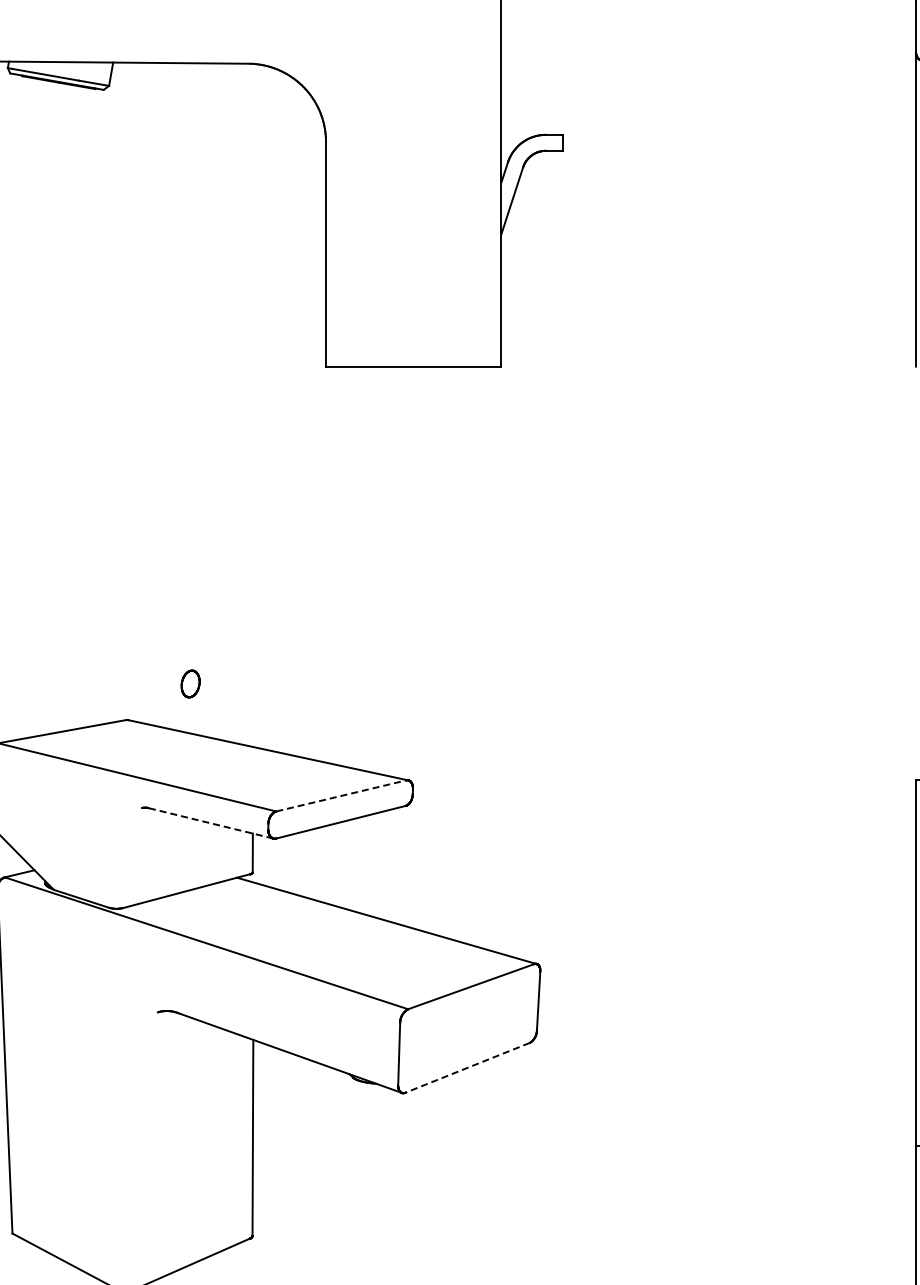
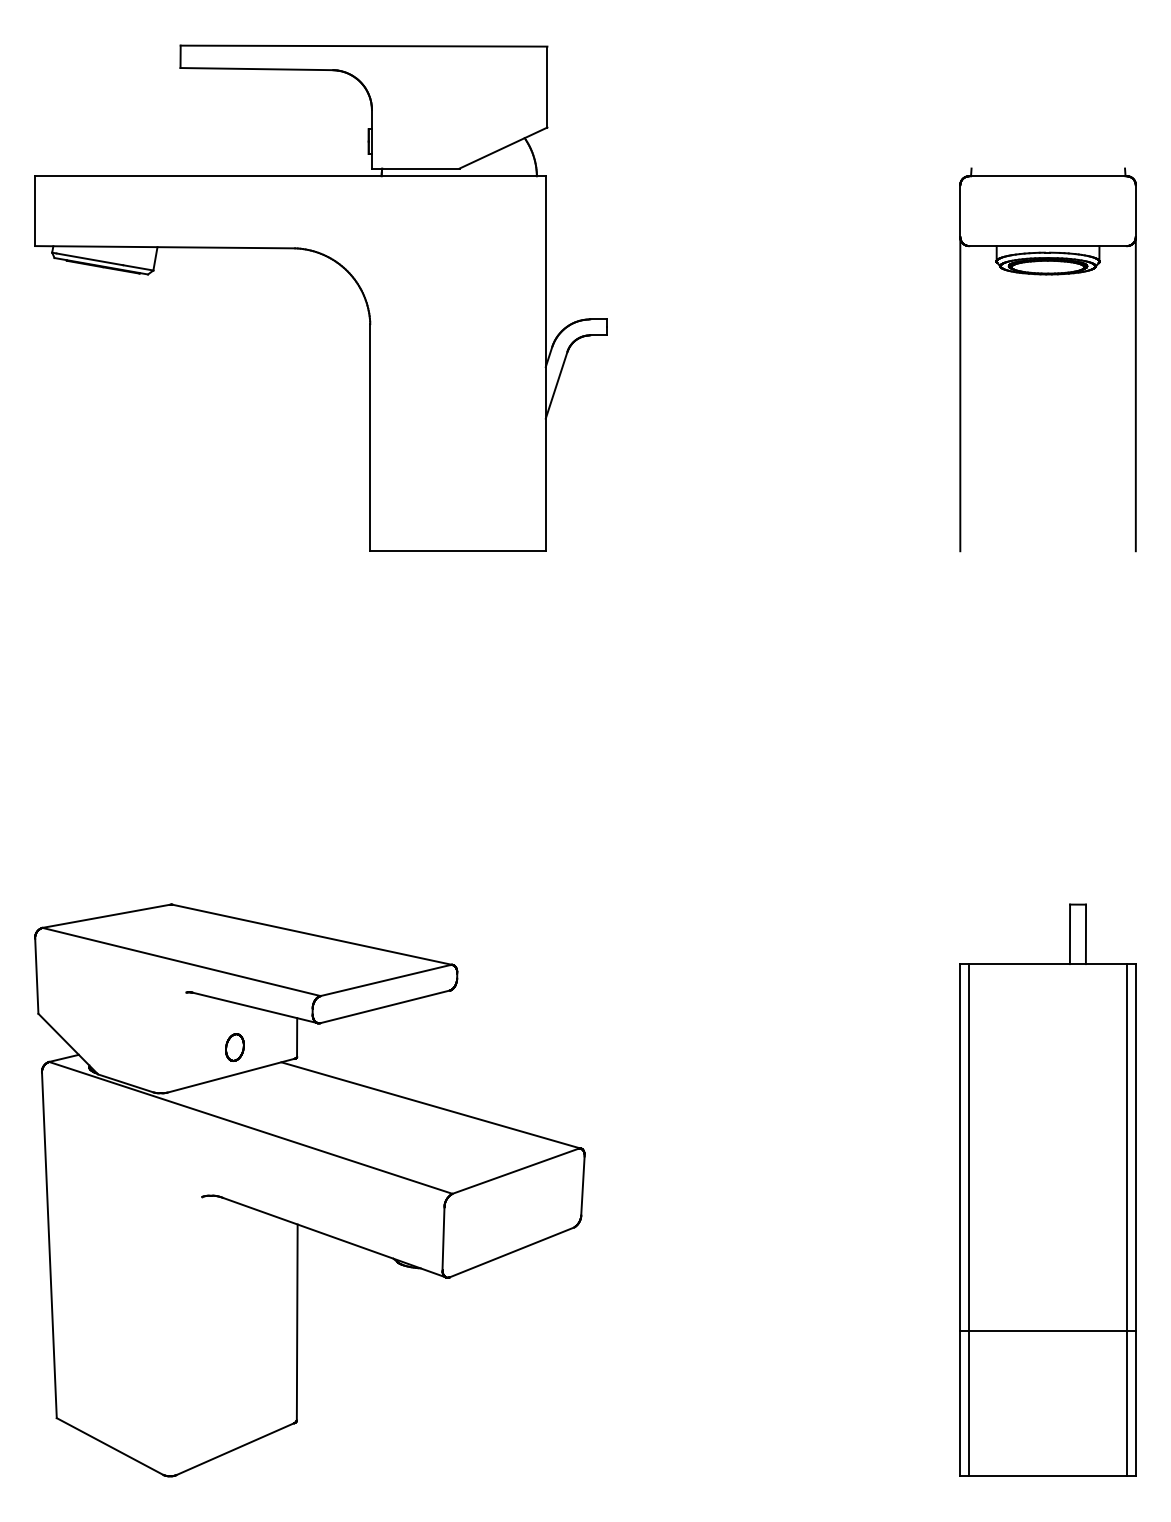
part: (190, 683) -> (234, 1047), moved
line: (341, 795) -> (385, 980), dashed -> solid
line: (210, 822) -> (254, 1007), dashed -> solid
line: (467, 1067) -> (511, 1252), dashed -> solid

